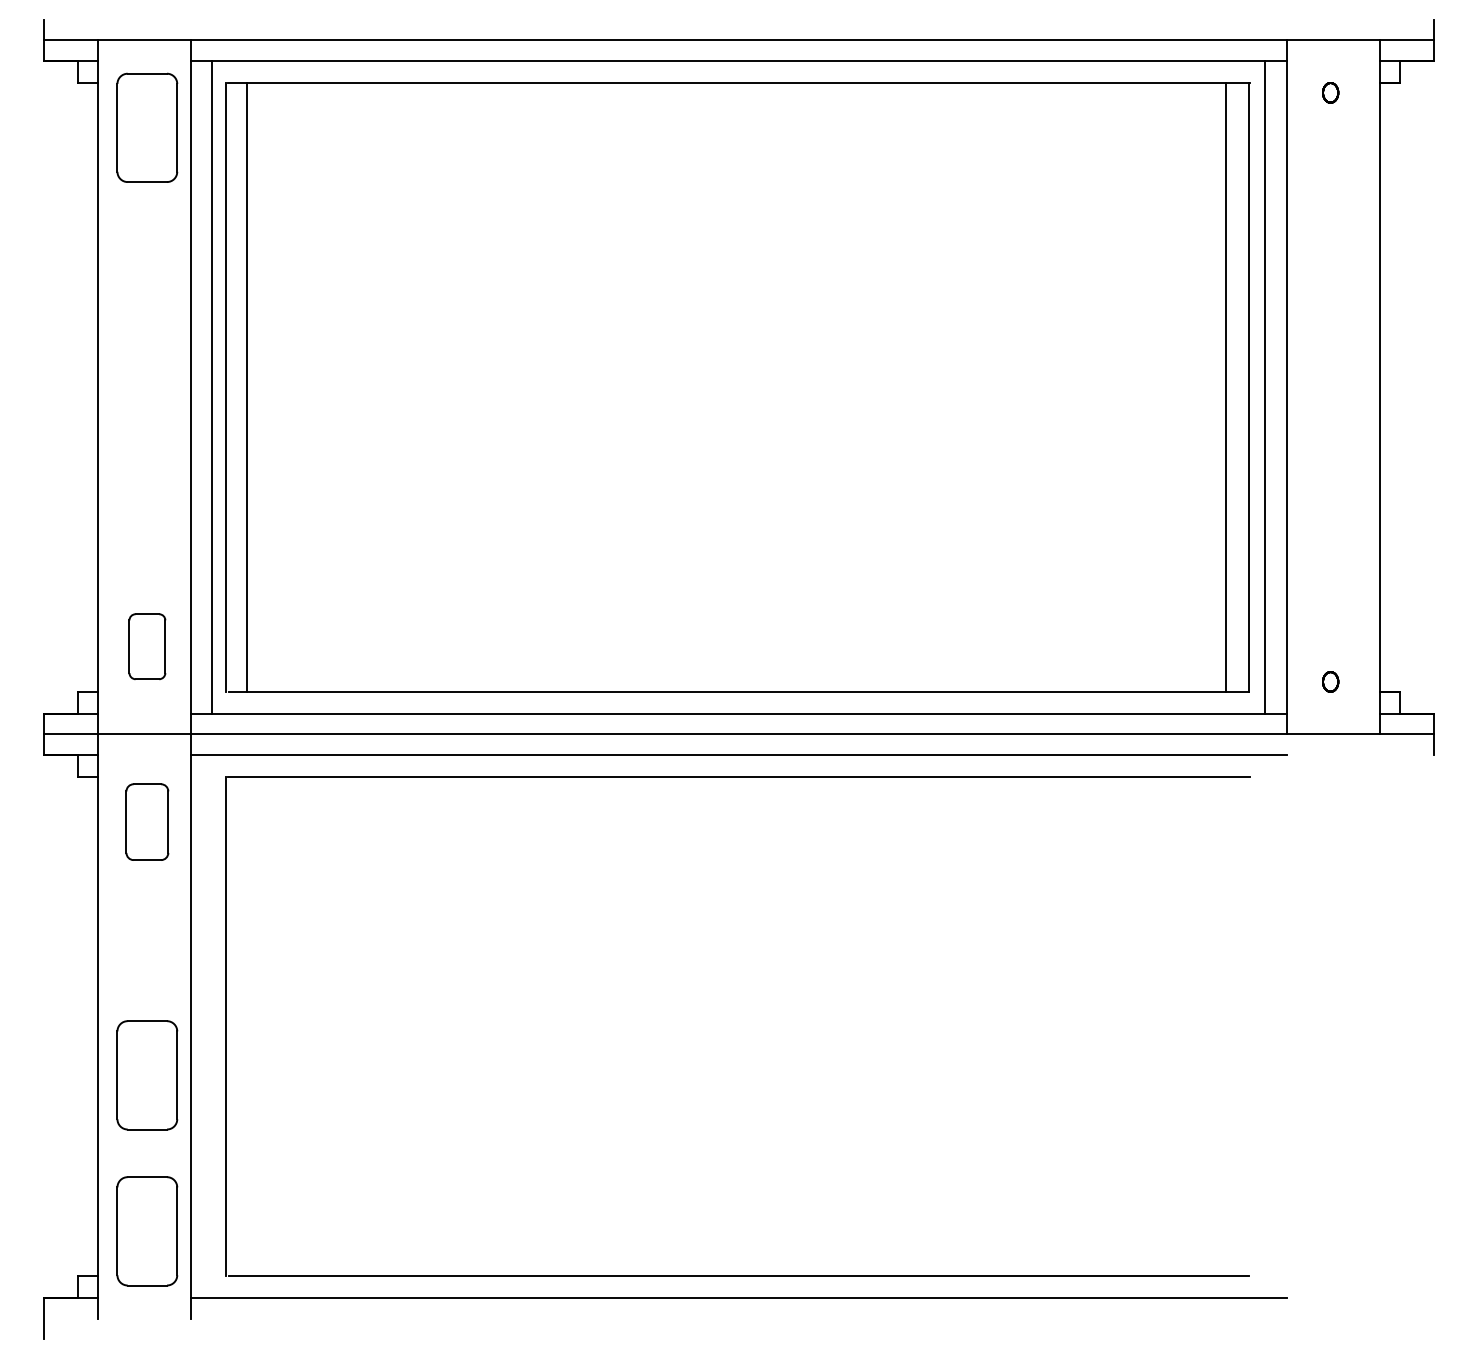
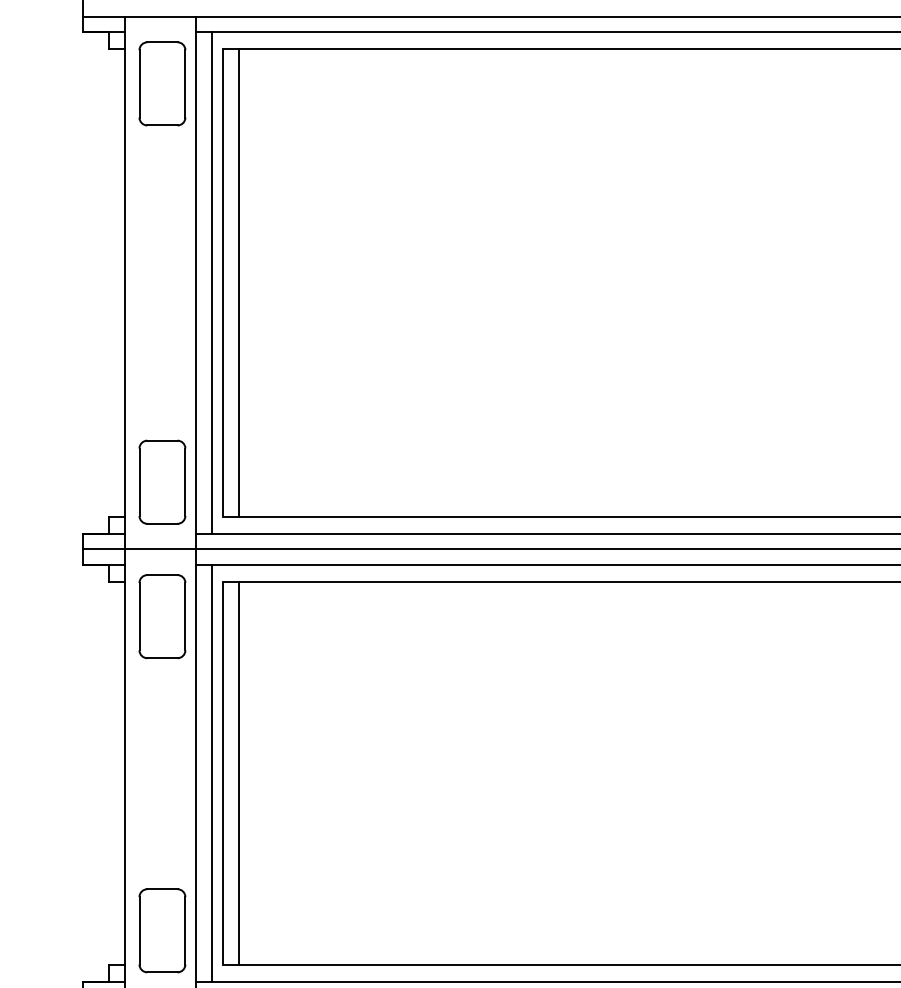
part: (147, 646) -> (162, 481), size x1.67
part: (147, 822) -> (162, 617), size x1.43
line: (211, 1026) -> (211, 773), added
line: (247, 1026) -> (239, 773), added
part: (147, 1075) -> (162, 811), removed

